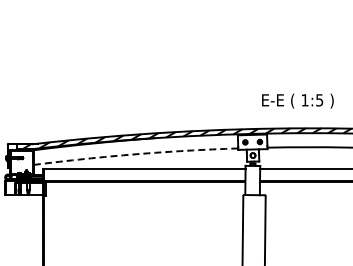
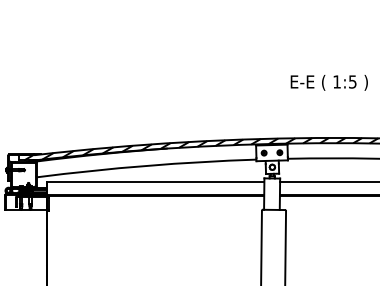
text: (297, 100) -> (328, 82), moved
arc: (136, 154) -> (146, 166), dashed -> solid

